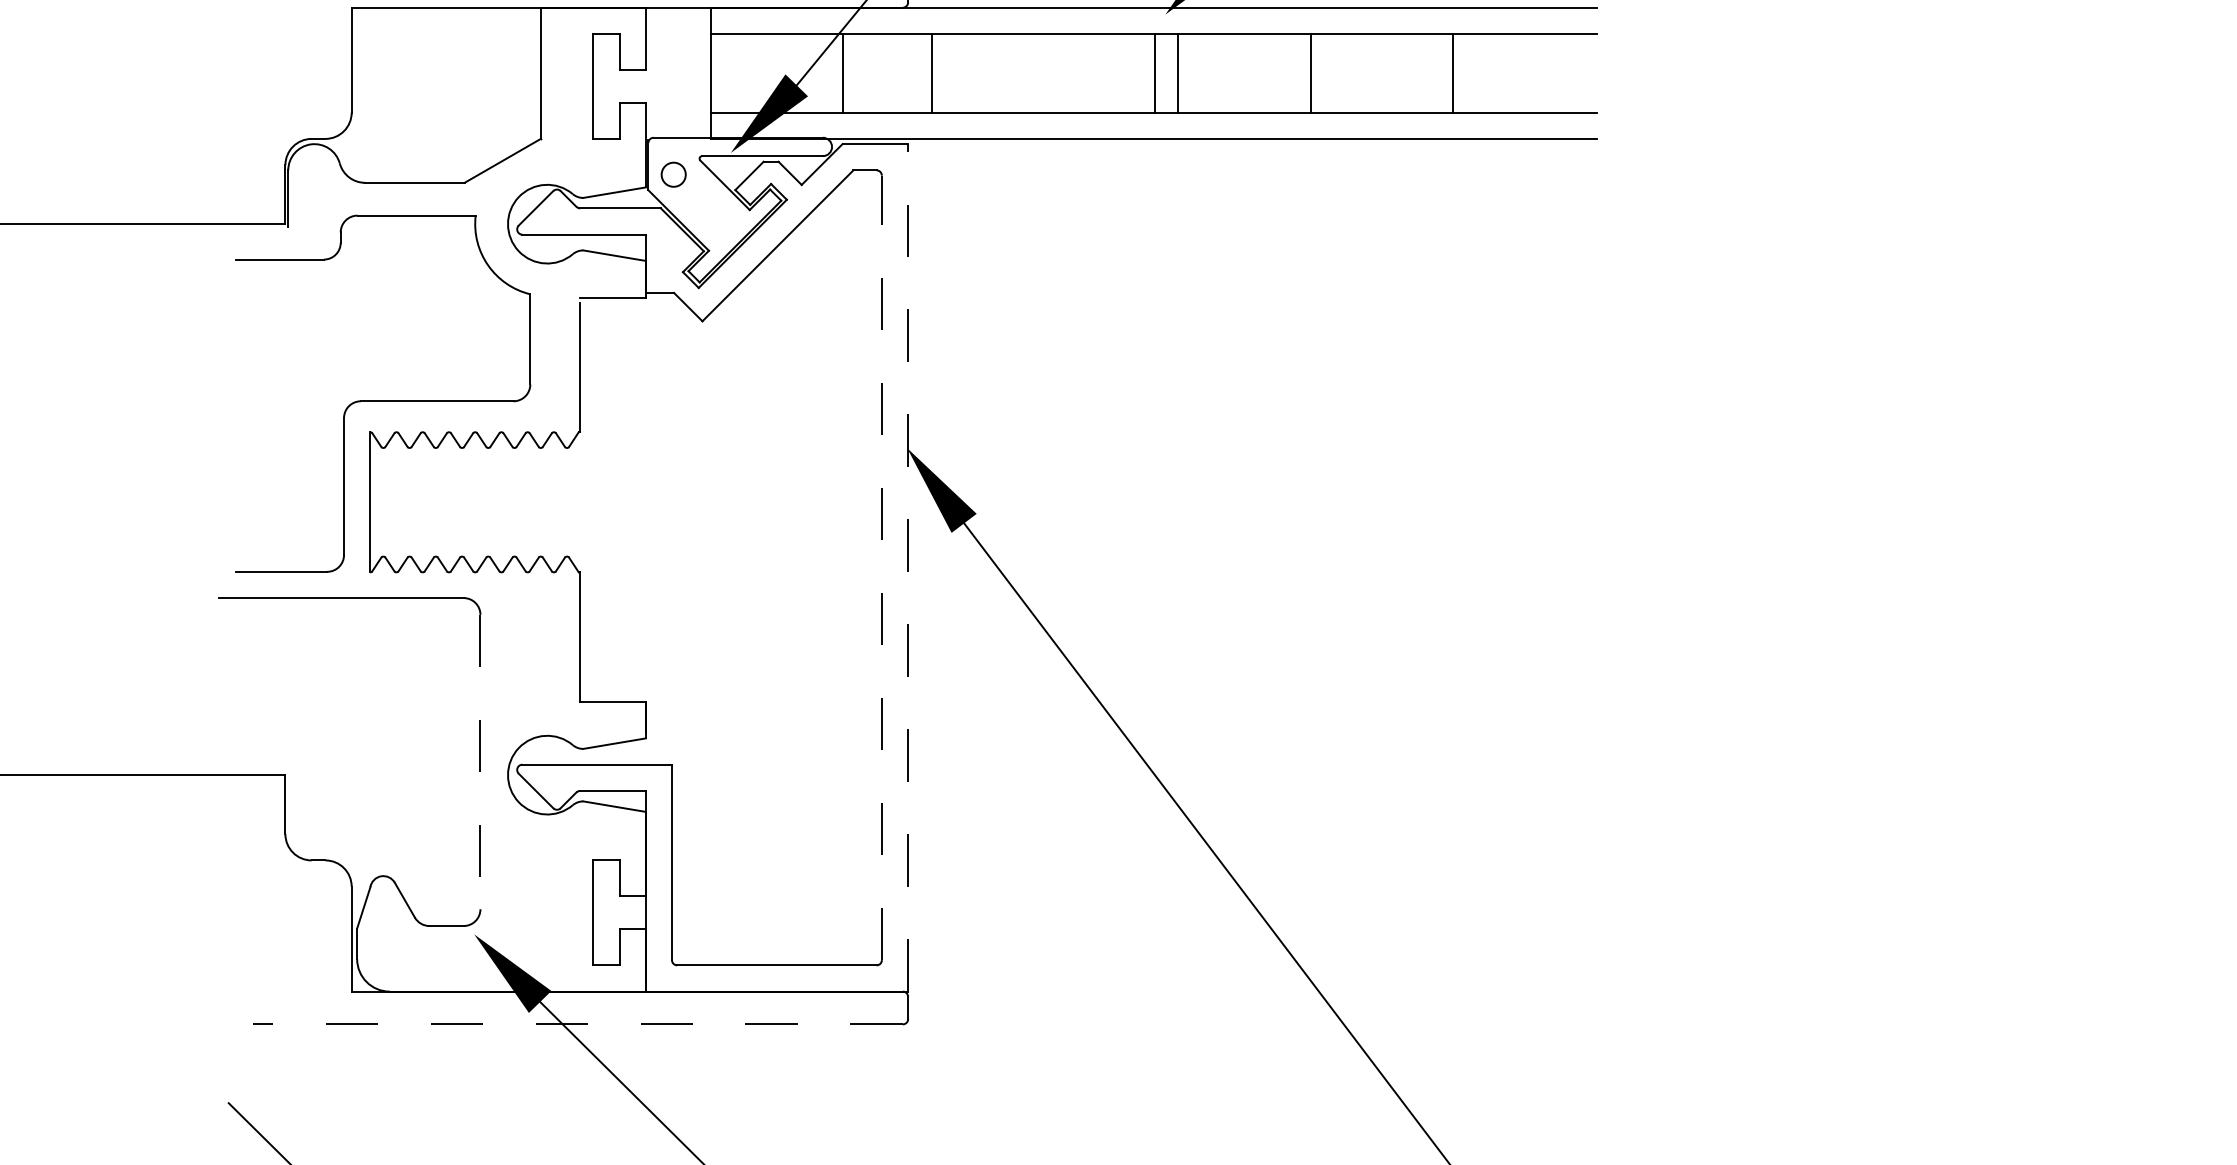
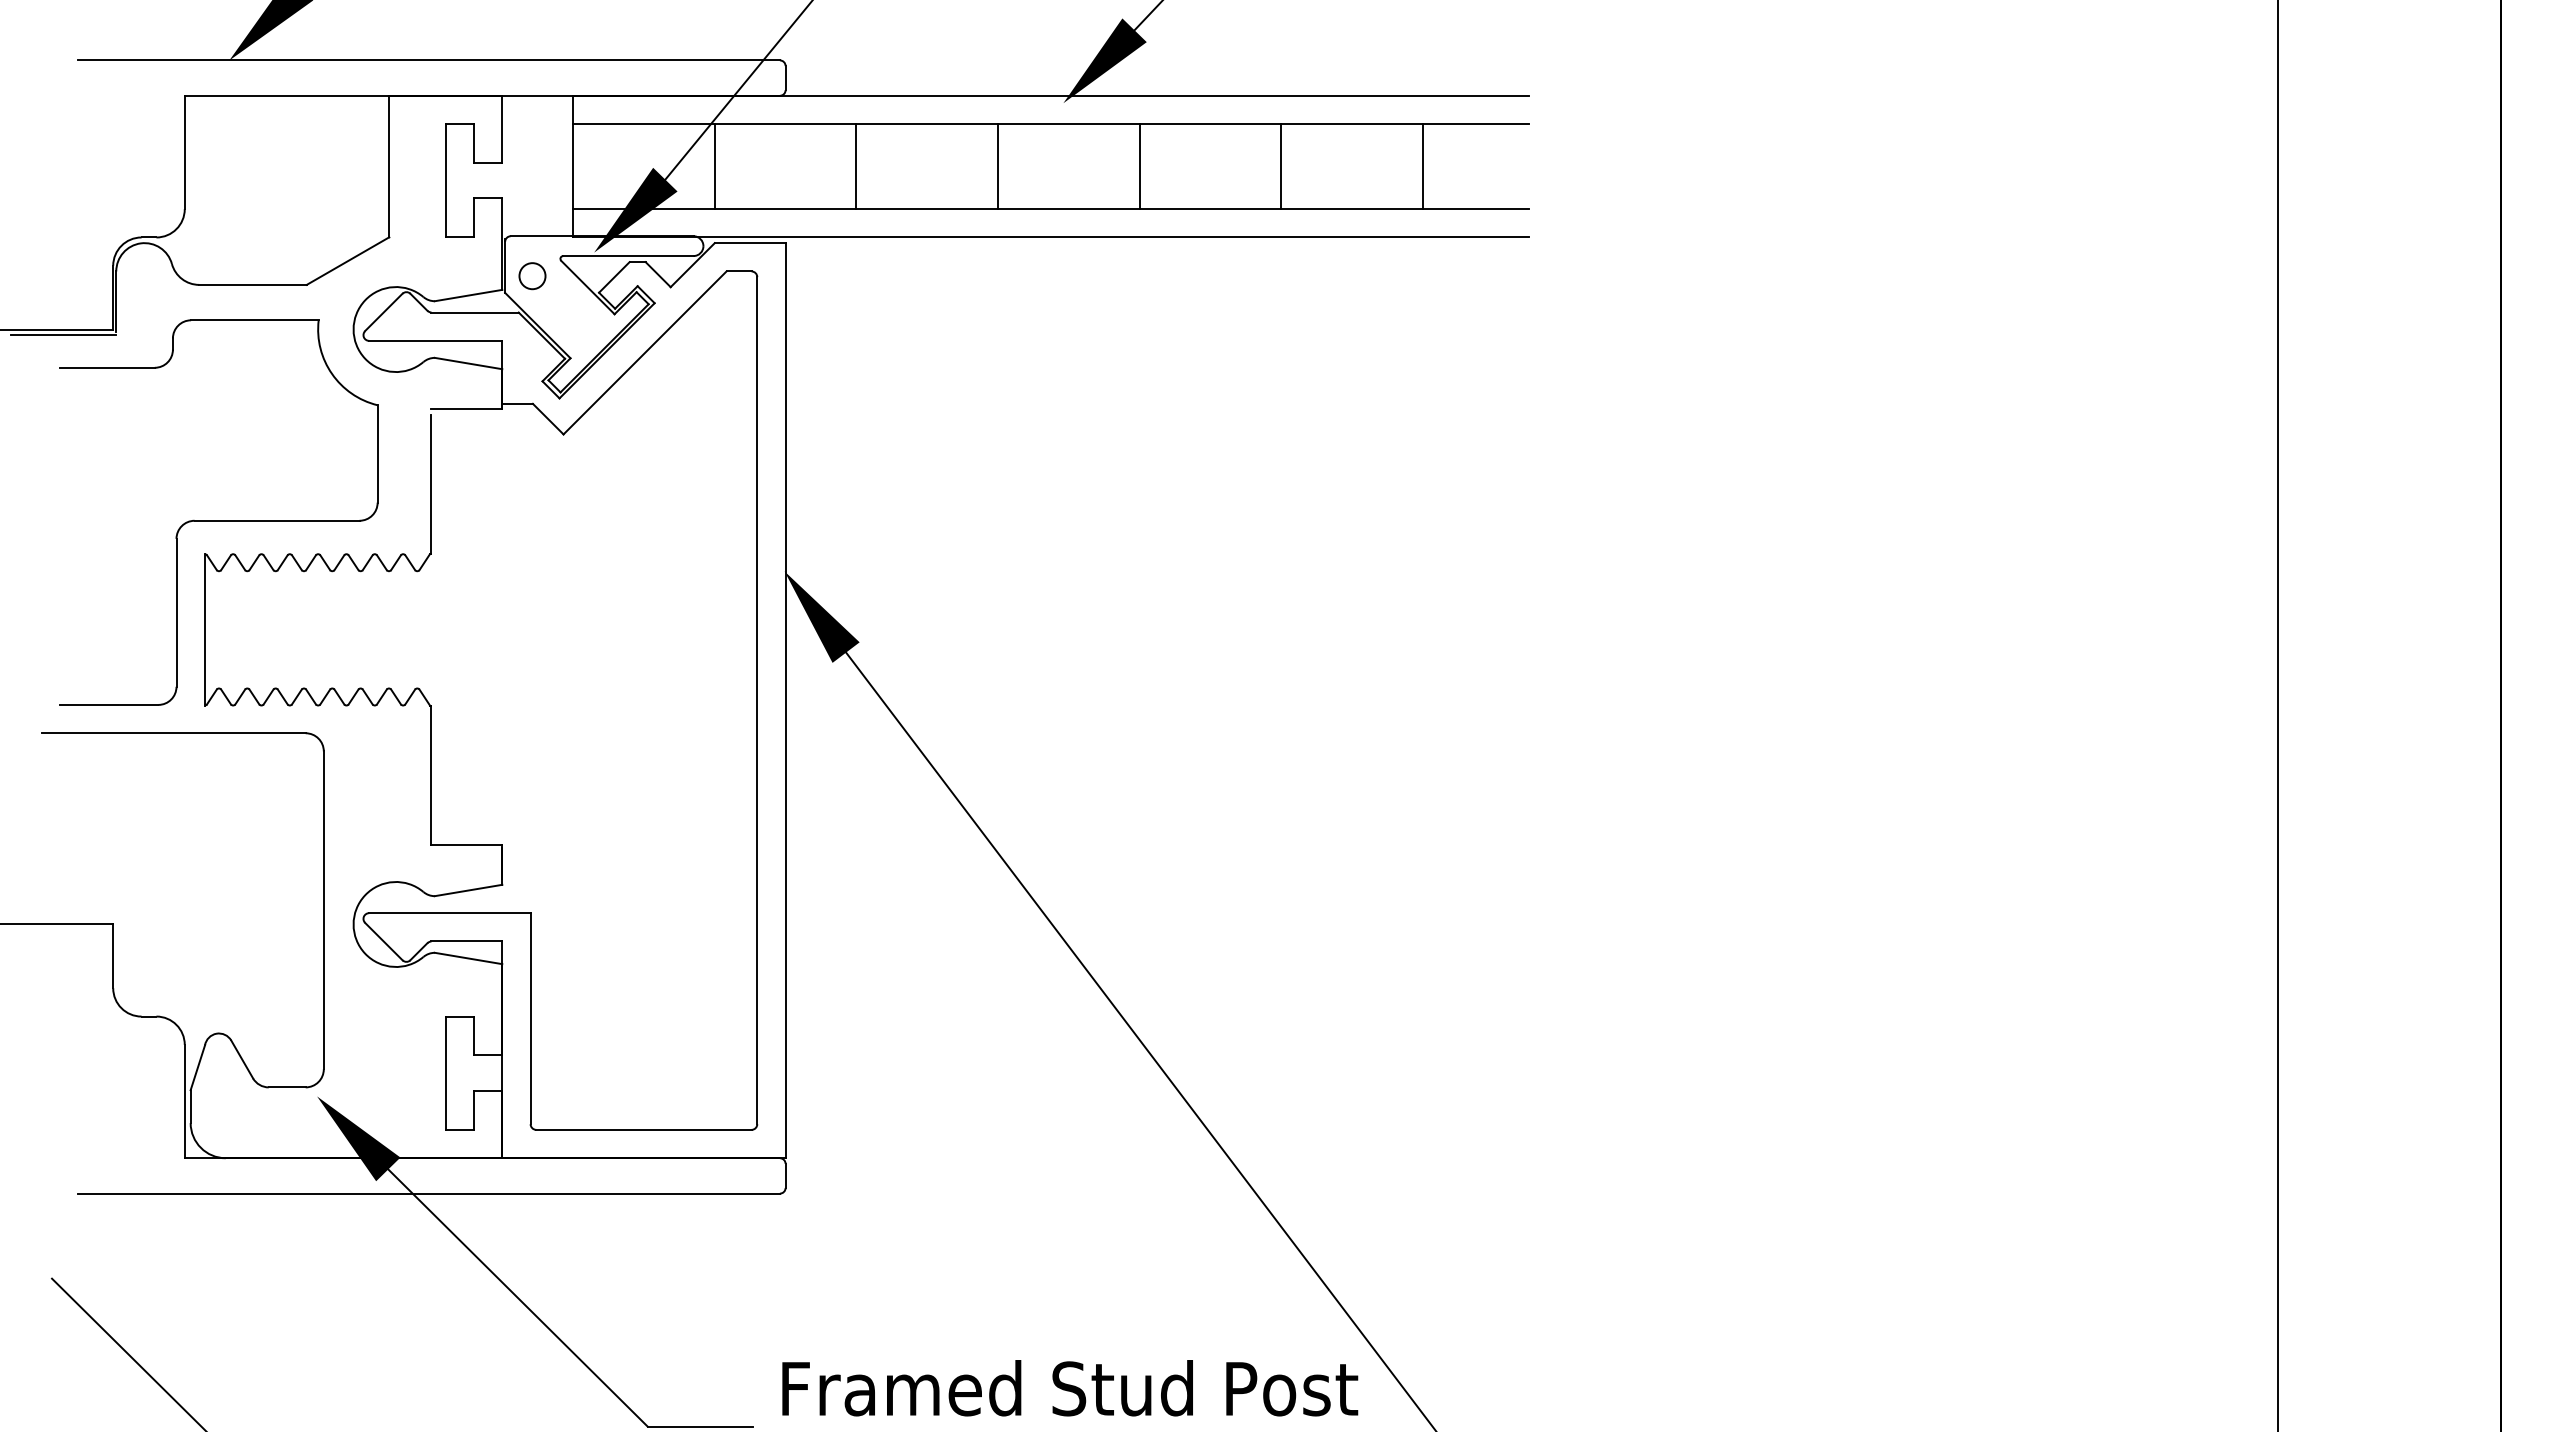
line: (932, 73) -> (856, 166), moved
line: (1155, 73) -> (998, 166), moved
line: (1177, 73) -> (1139, 166), moved
line: (1310, 73) -> (1281, 166), moved
line: (1453, 73) -> (1423, 166), moved
line: (239, 229) -> (63, 335), added
line: (882, 567) -> (757, 700), dashed -> solid
line: (908, 567) -> (785, 700), dashed -> solid
line: (480, 762) -> (323, 910), dashed -> solid
line: (577, 1024) -> (428, 1193), dashed -> solid

